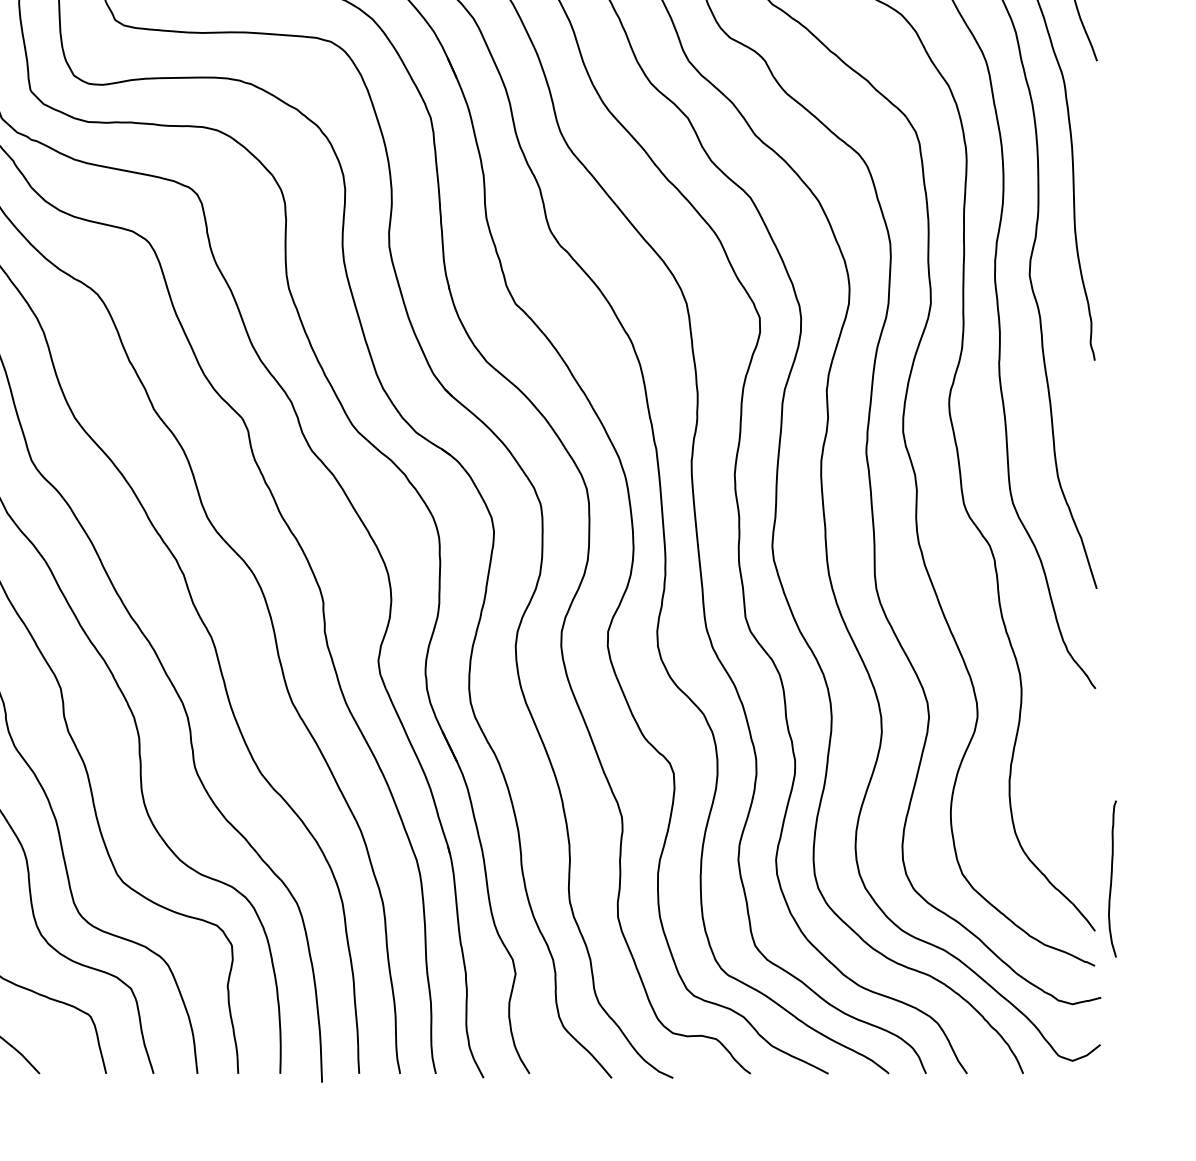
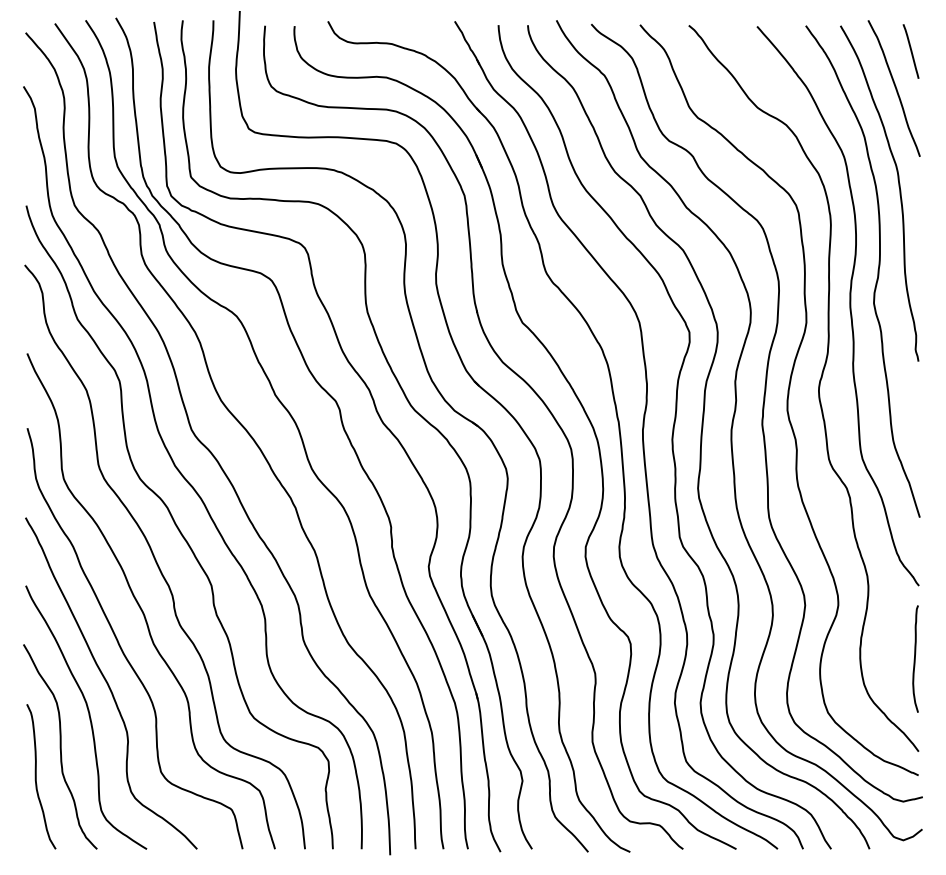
curve: (1112, 878) -> (915, 658), moved

